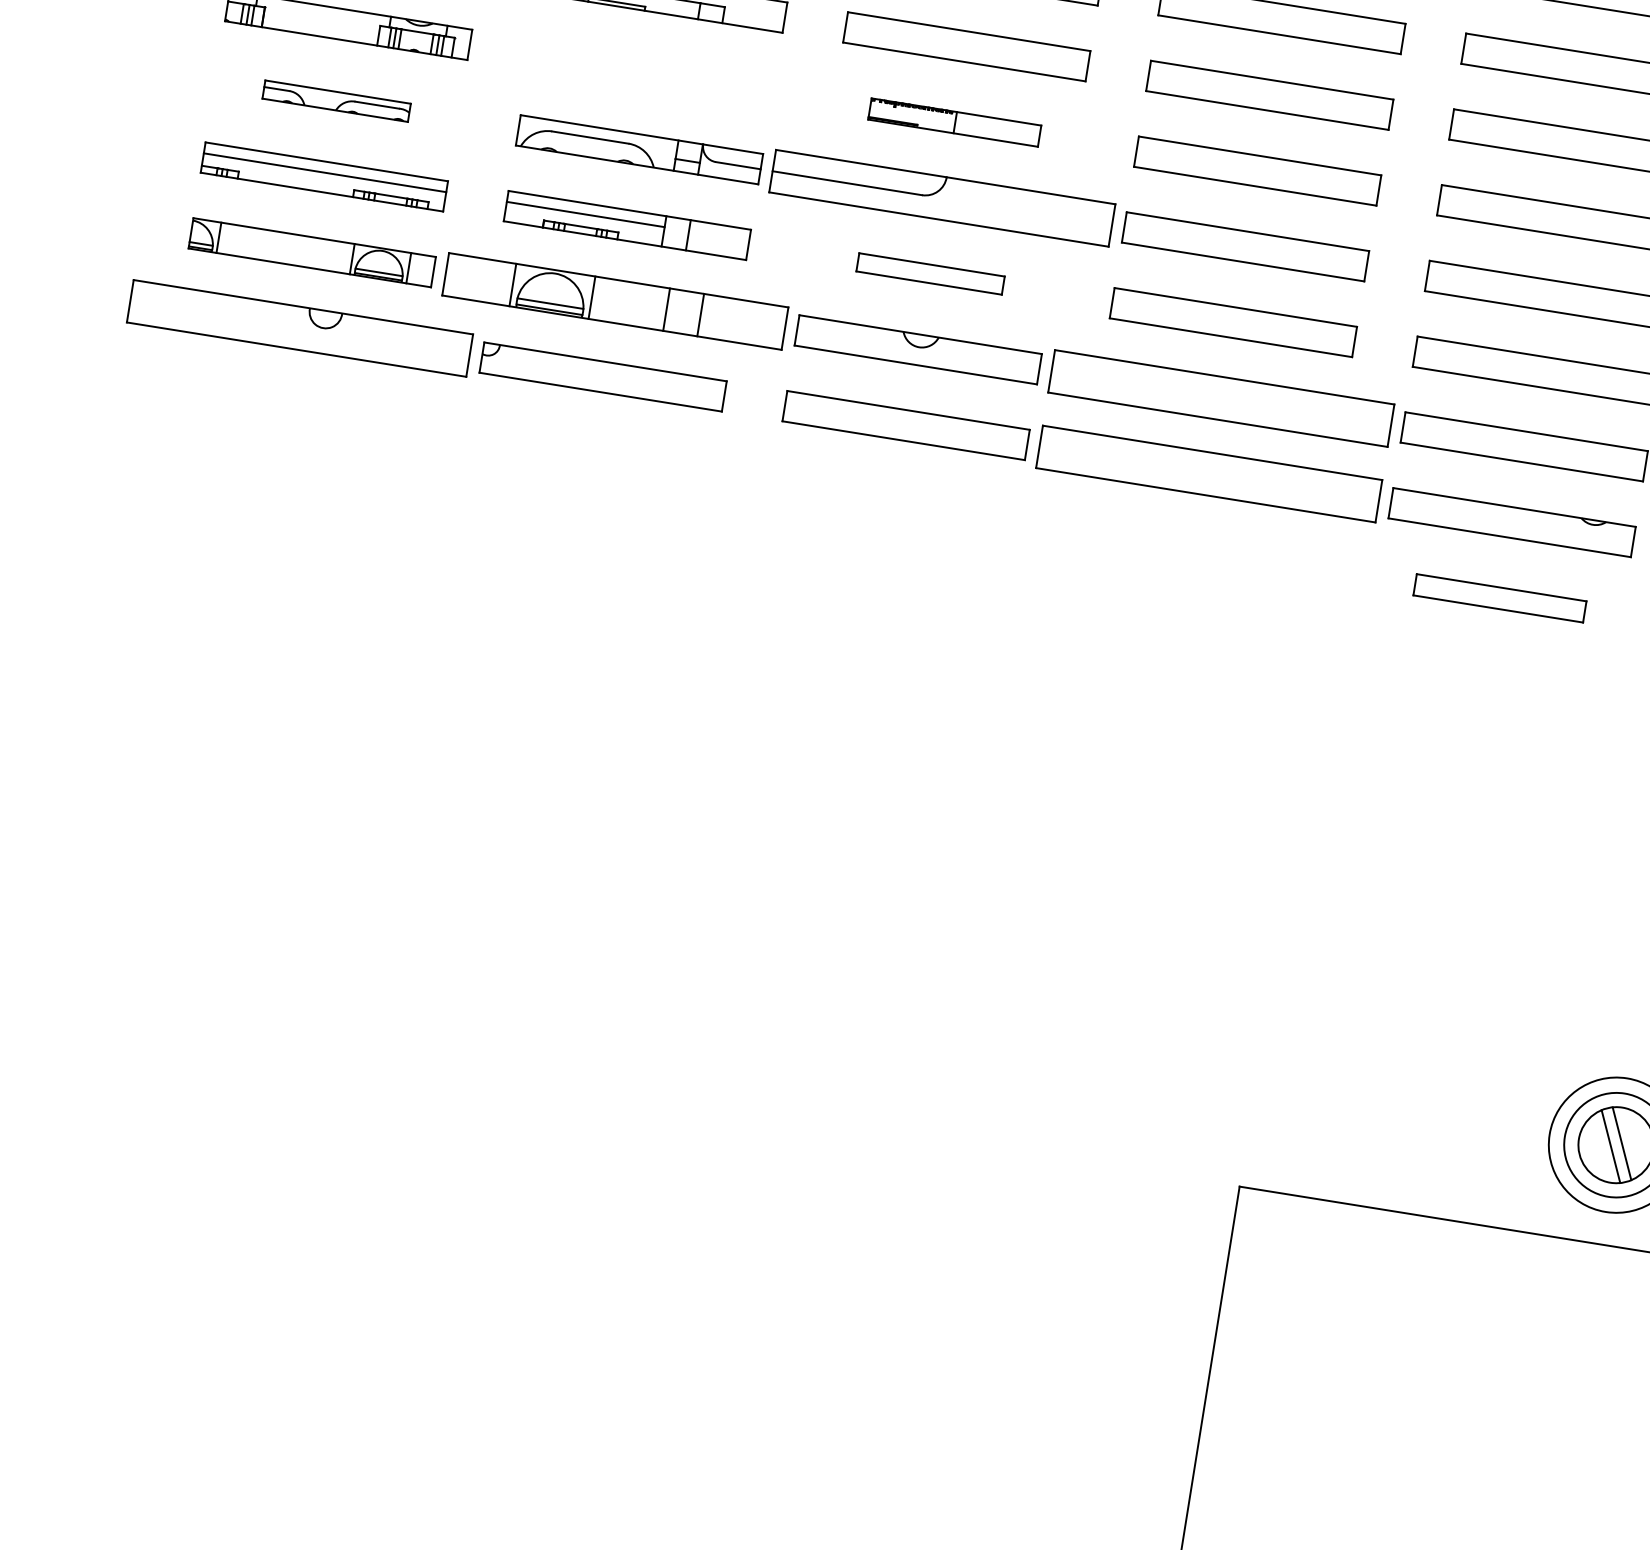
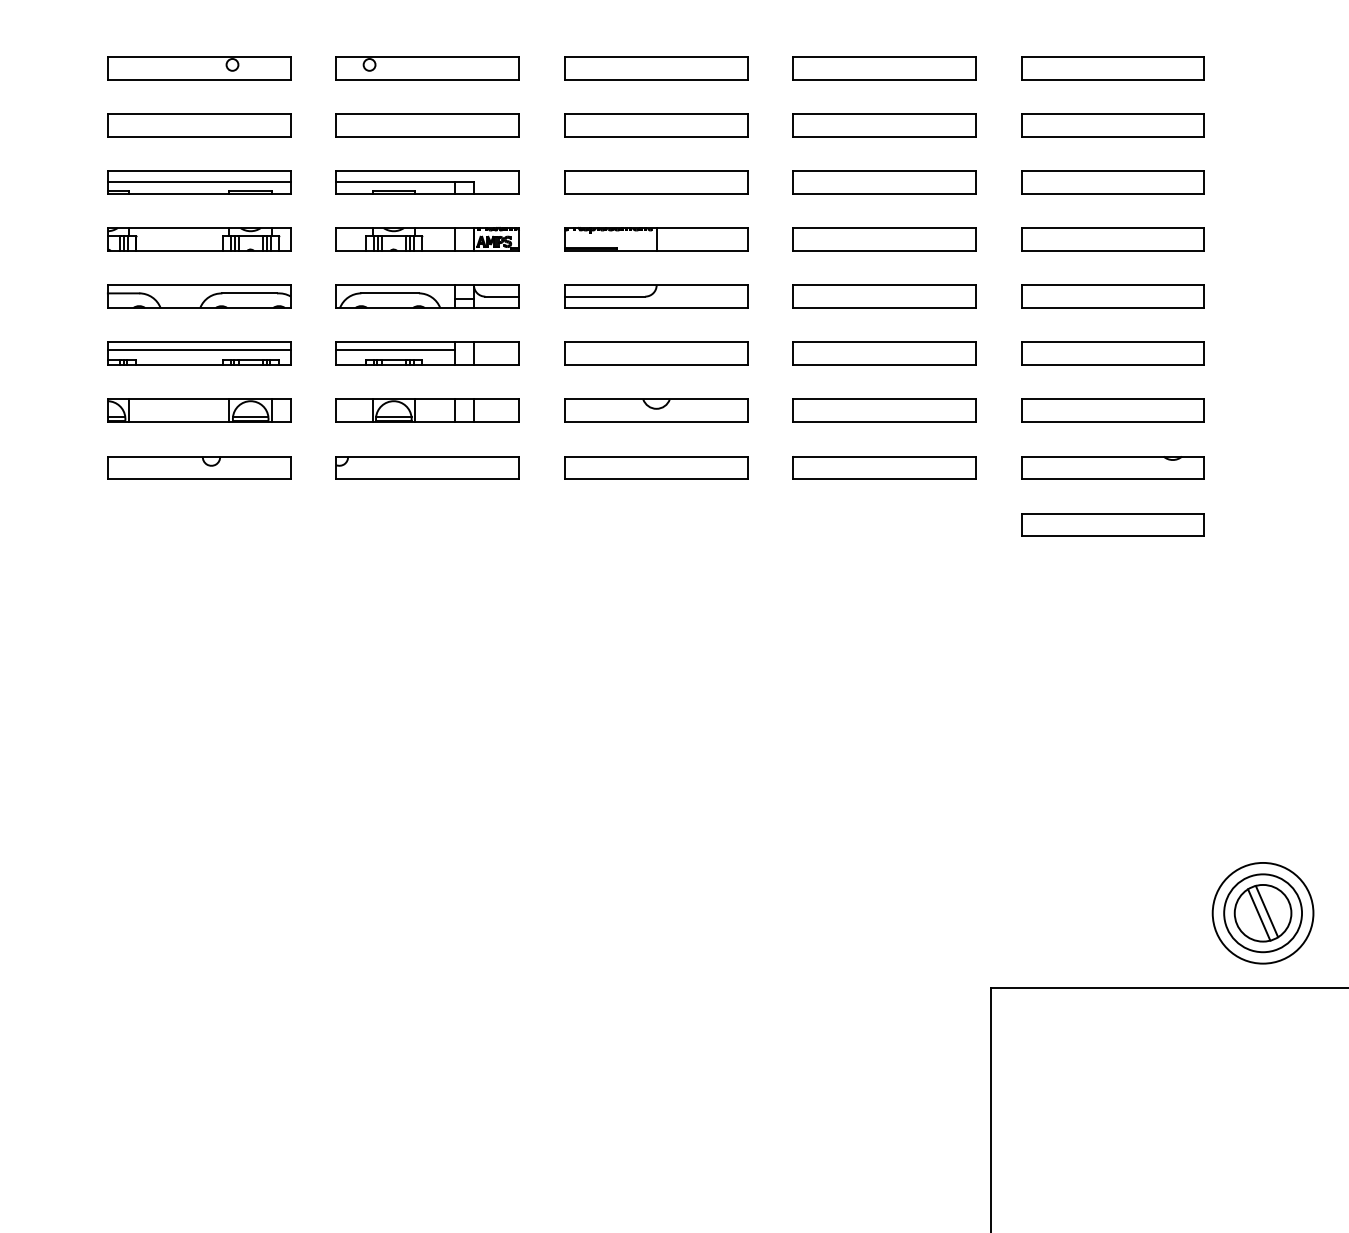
part: (651, 74) -> (427, 239), added
part: (336, 101) -> (199, 296), size x1.67
part: (955, 122) -> (656, 239), size x1.43
part: (942, 198) -> (656, 296), size x0.71
part: (930, 273) -> (656, 353), size x1.67
part: (615, 300) -> (427, 410), size x0.71
part: (300, 327) -> (199, 467), size x0.71
part: (1221, 397) -> (884, 410), size x0.71
part: (1209, 473) -> (884, 467), size x0.71
part: (1499, 597) -> (1112, 524), size x1.43

